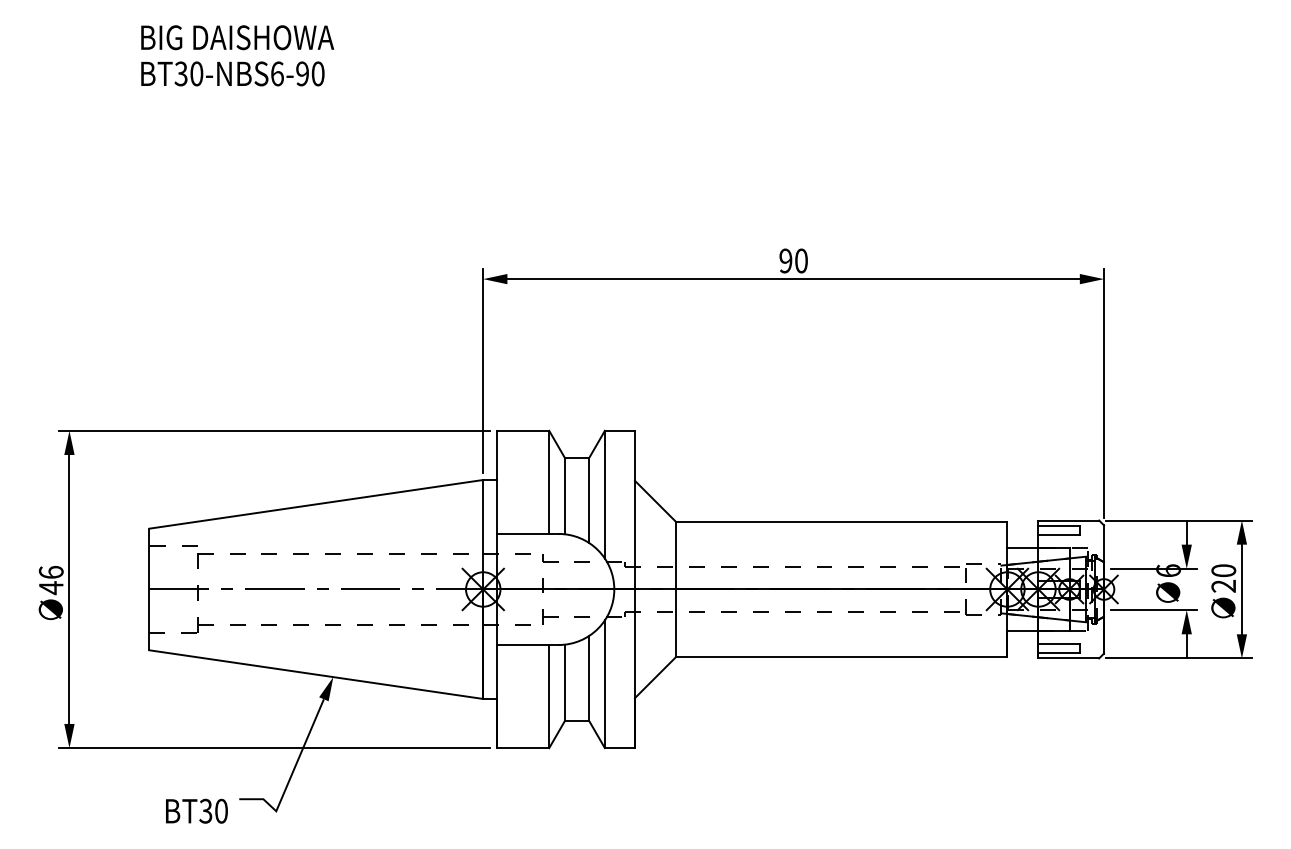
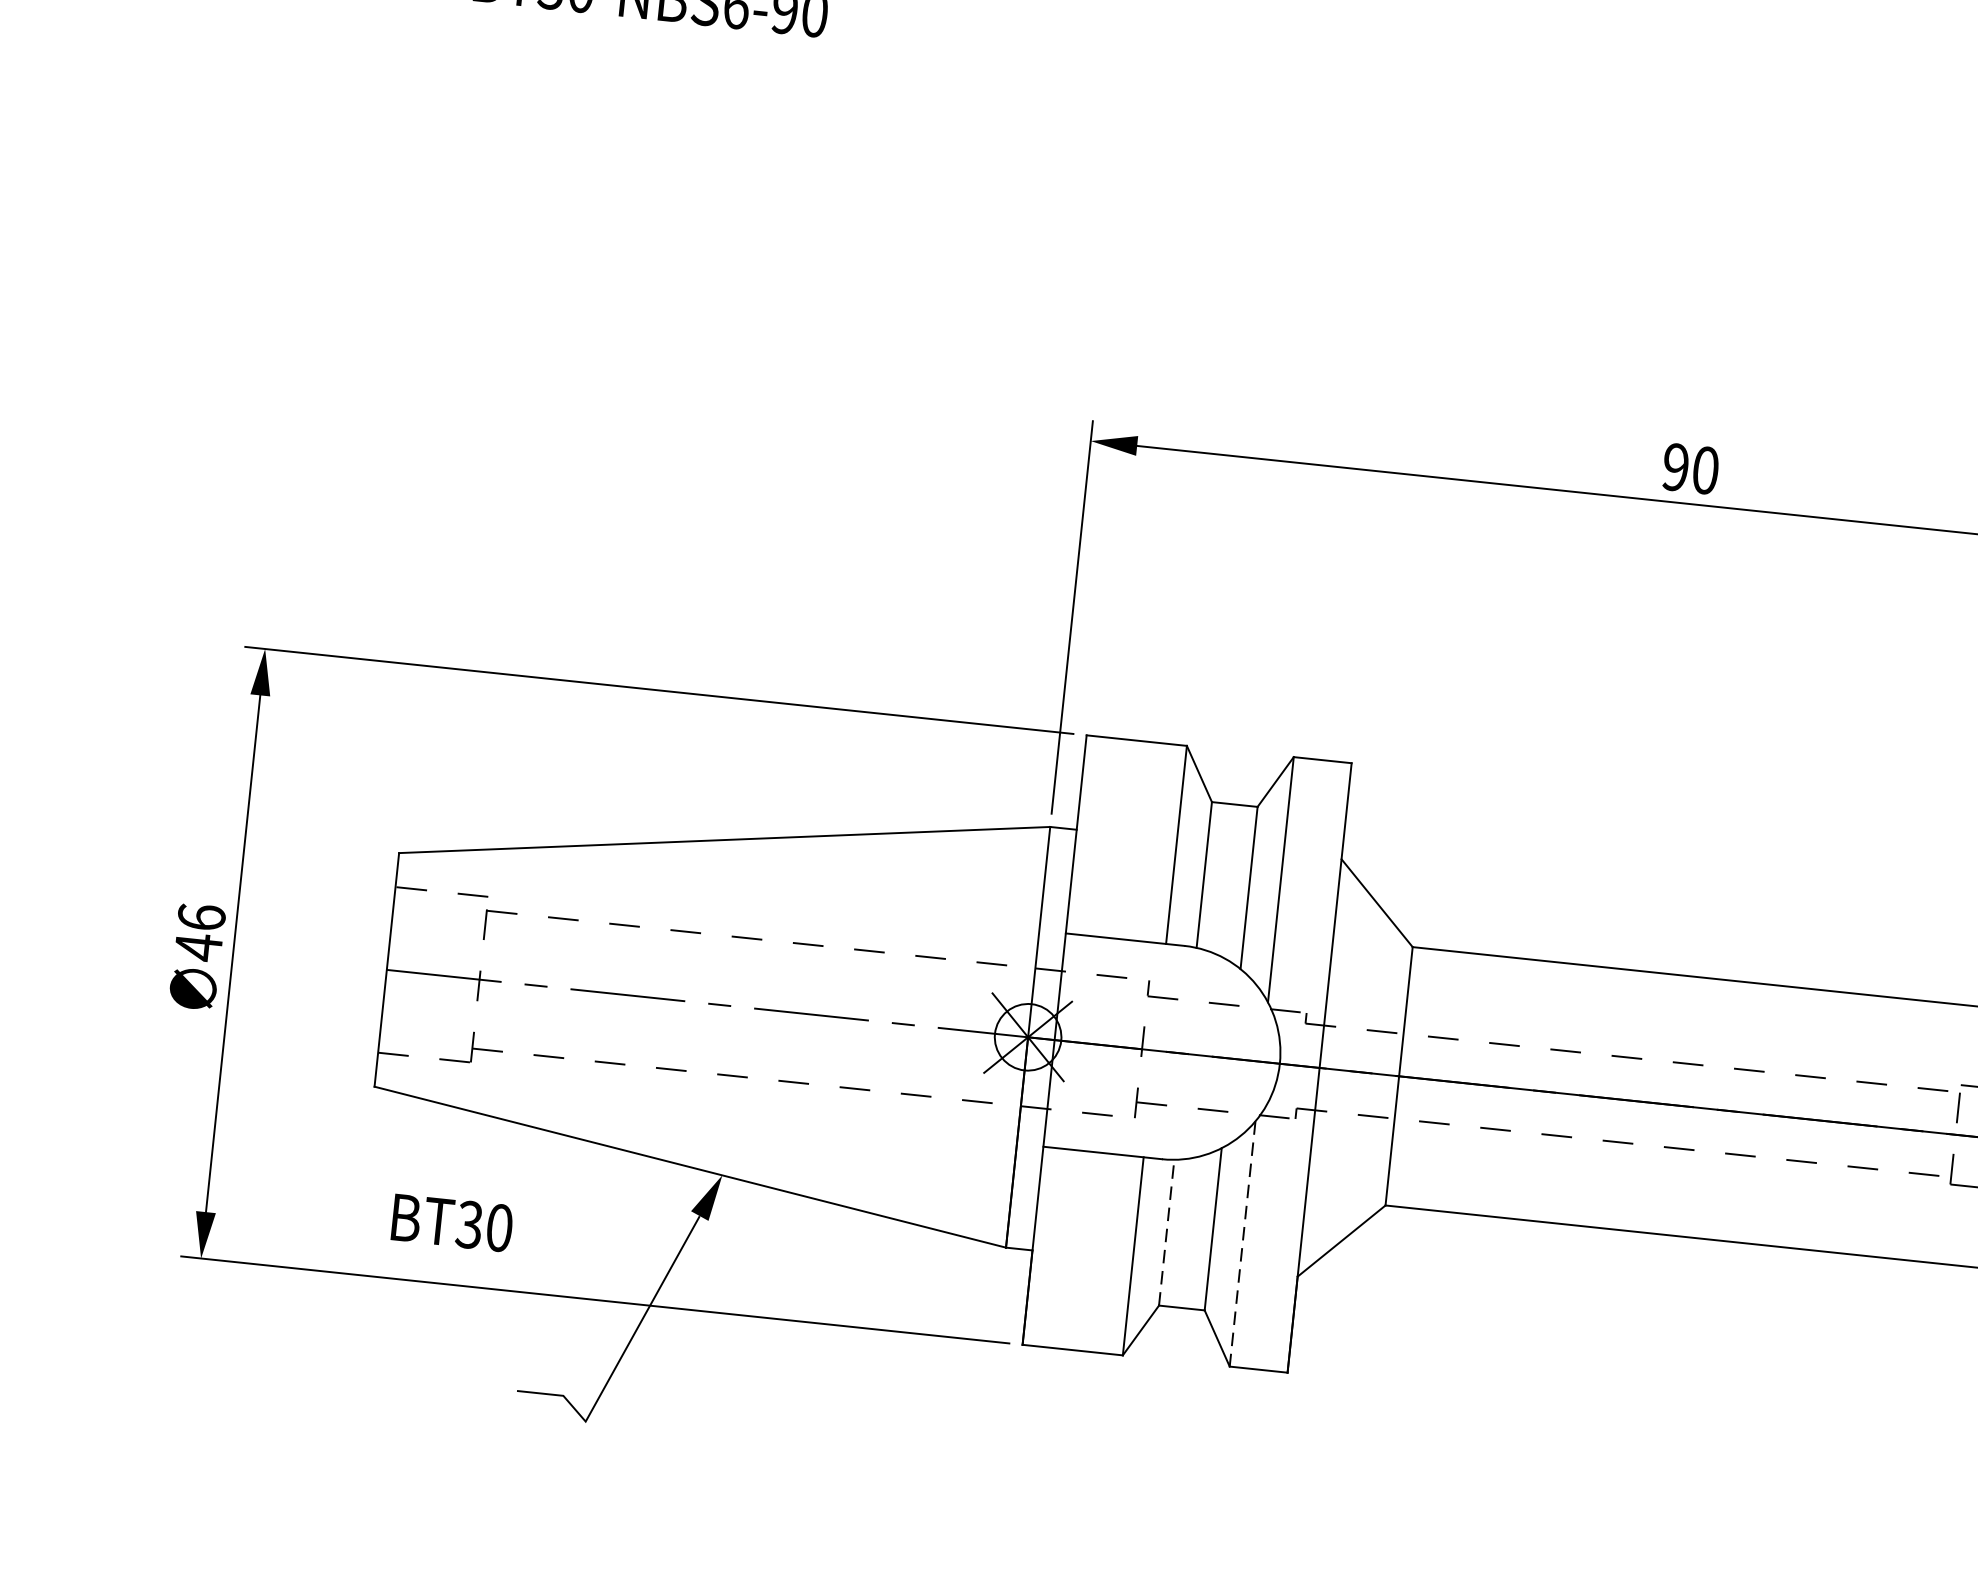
line: (565, 682) -> (1167, 1232), solid -> dashed
line: (604, 684) -> (1241, 1244), solid -> dashed
text: (196, 810) -> (451, 1221), moved

